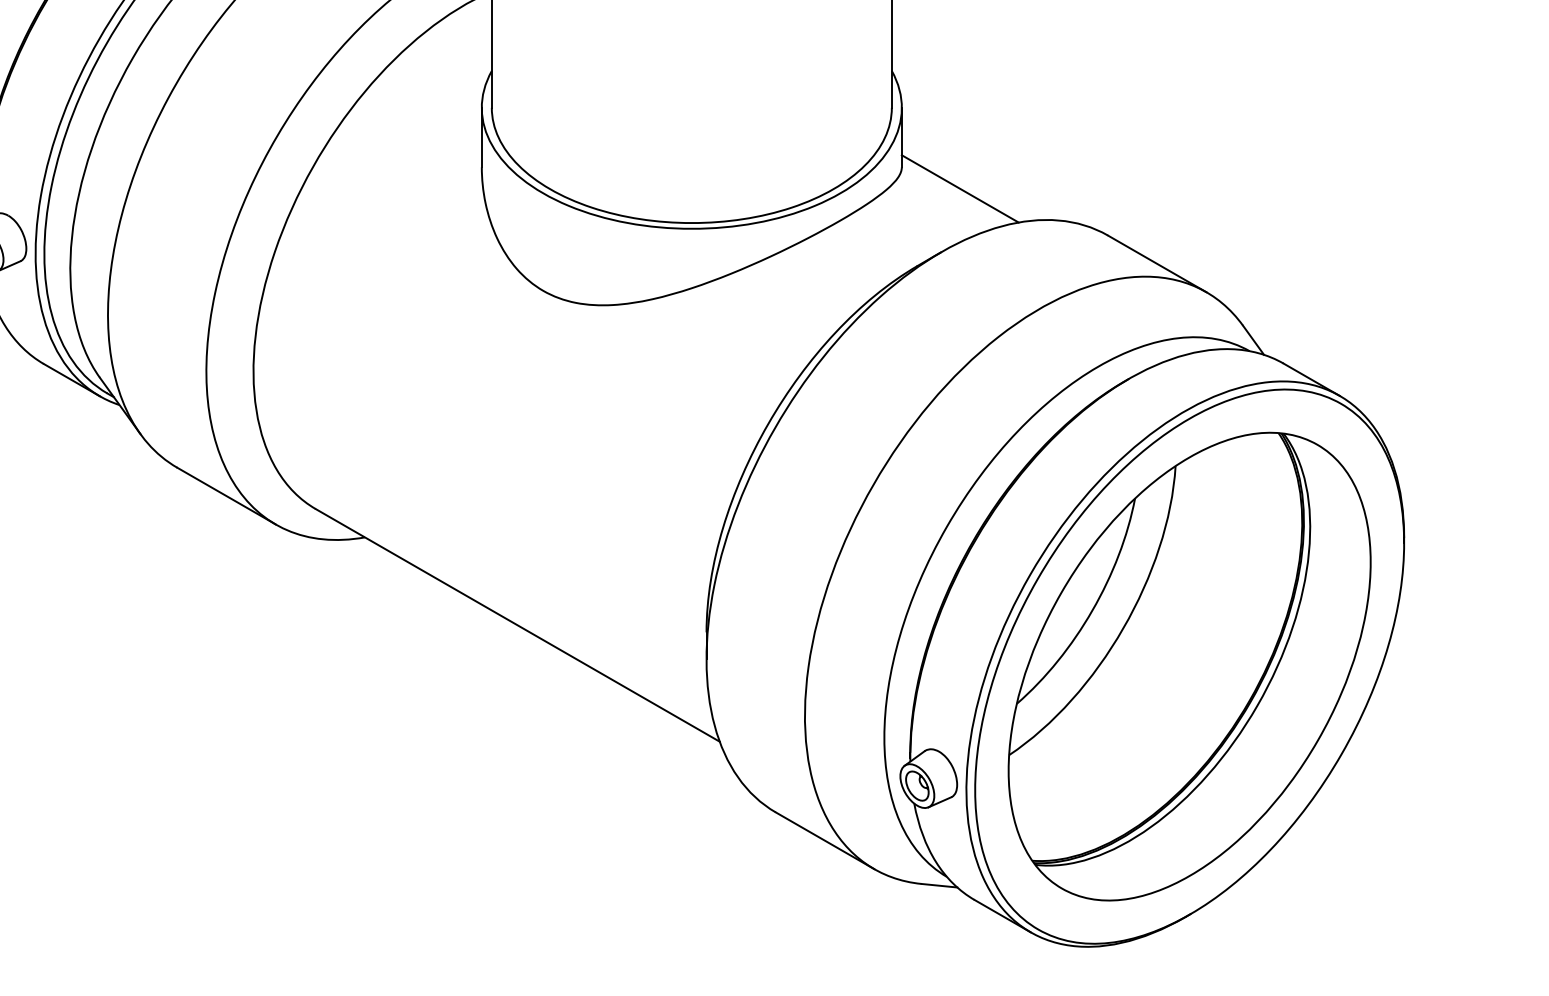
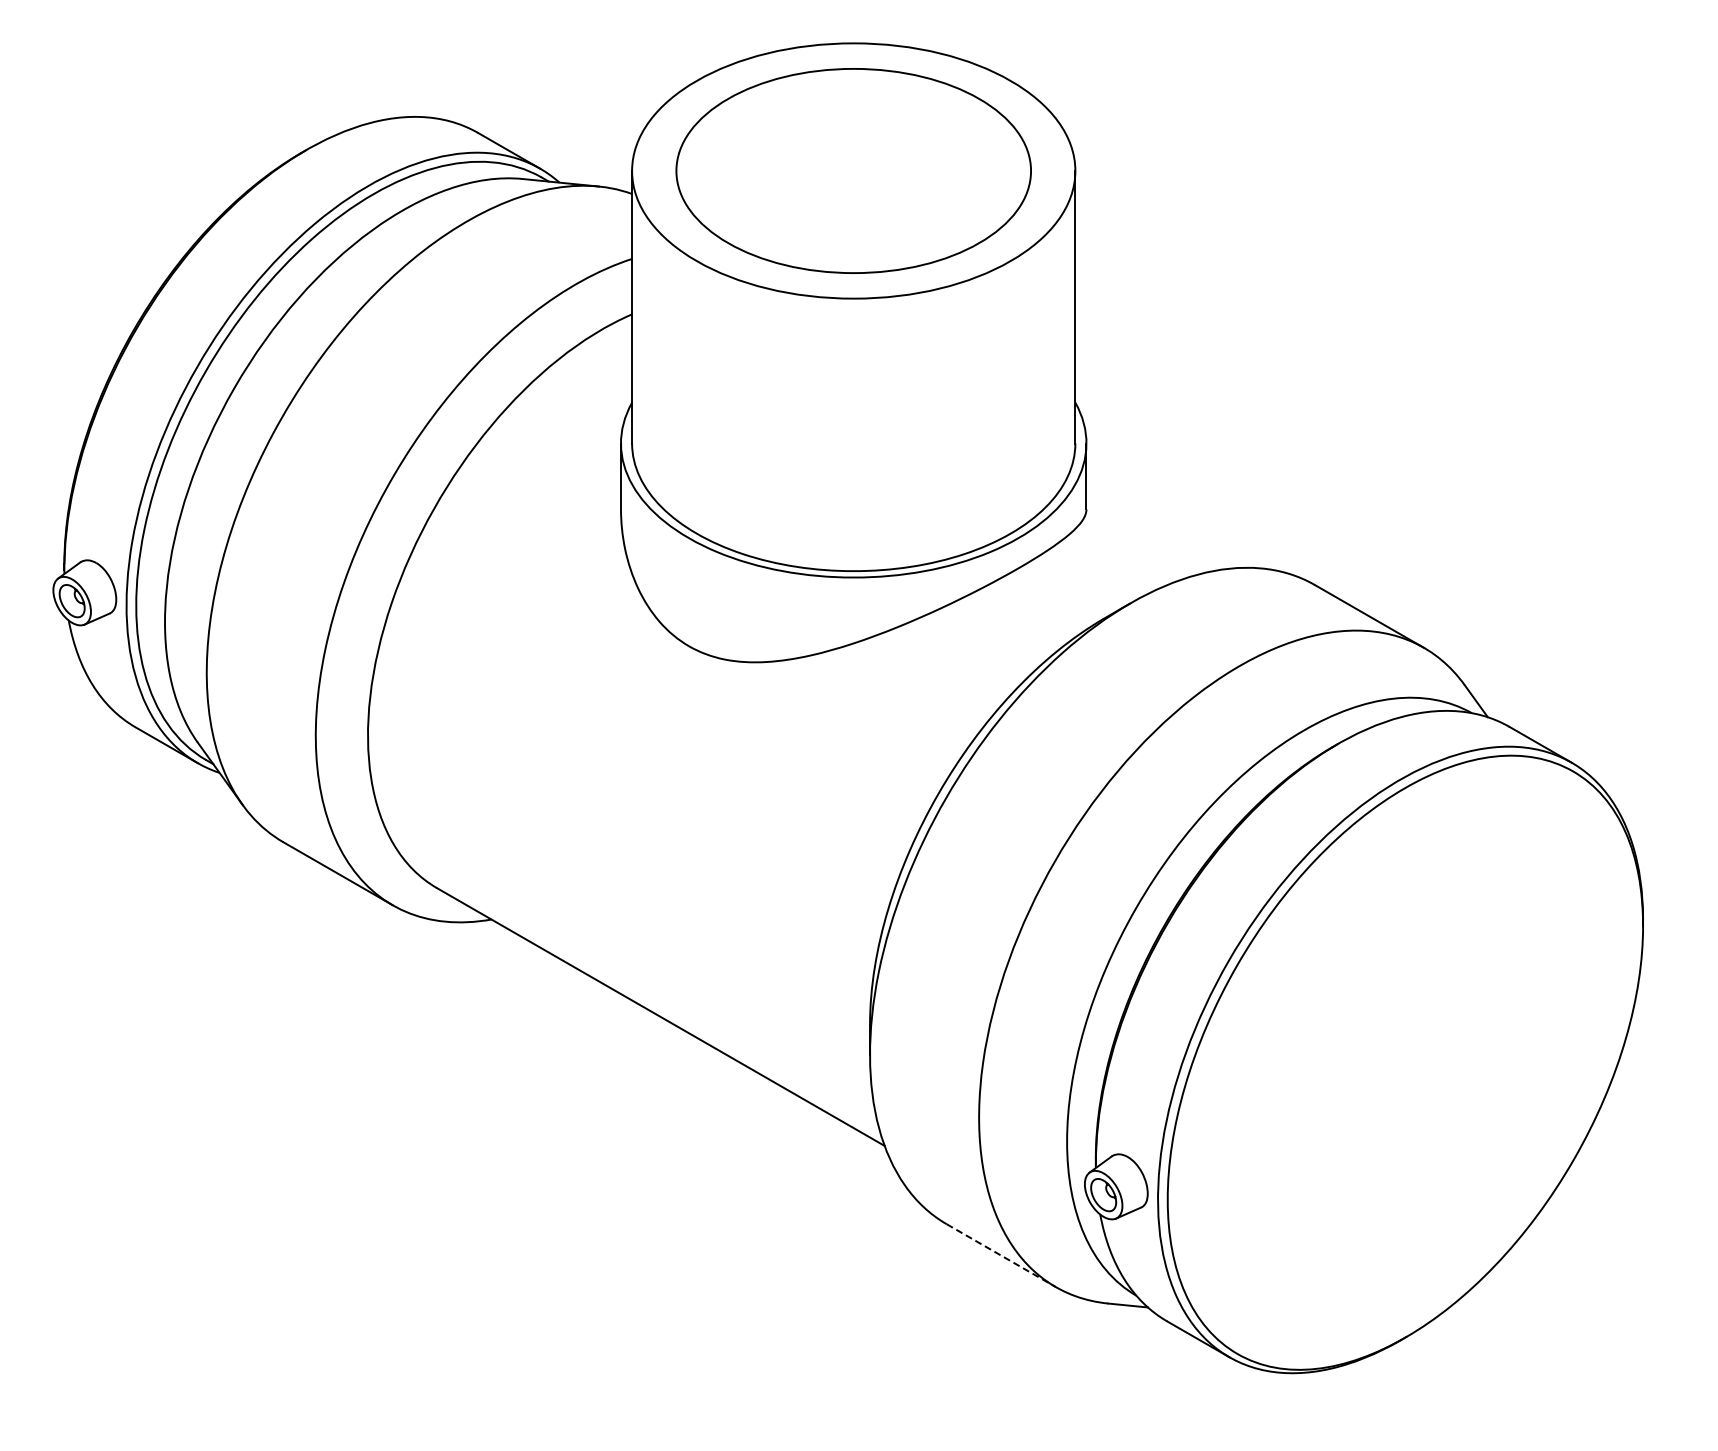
line: (959, 189) -> (1150, 533), removed
part: (1189, 666) -> (1405, 1062), removed
line: (825, 840) -> (1001, 1255), solid -> dashed

